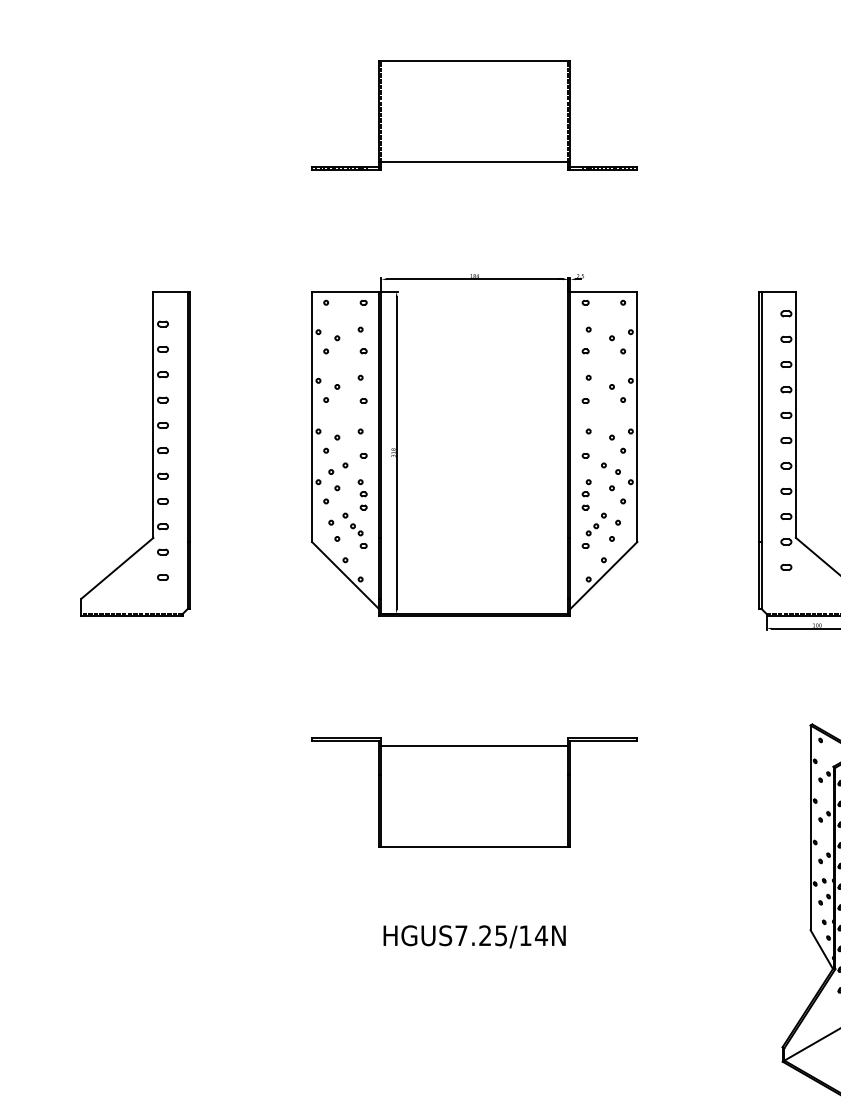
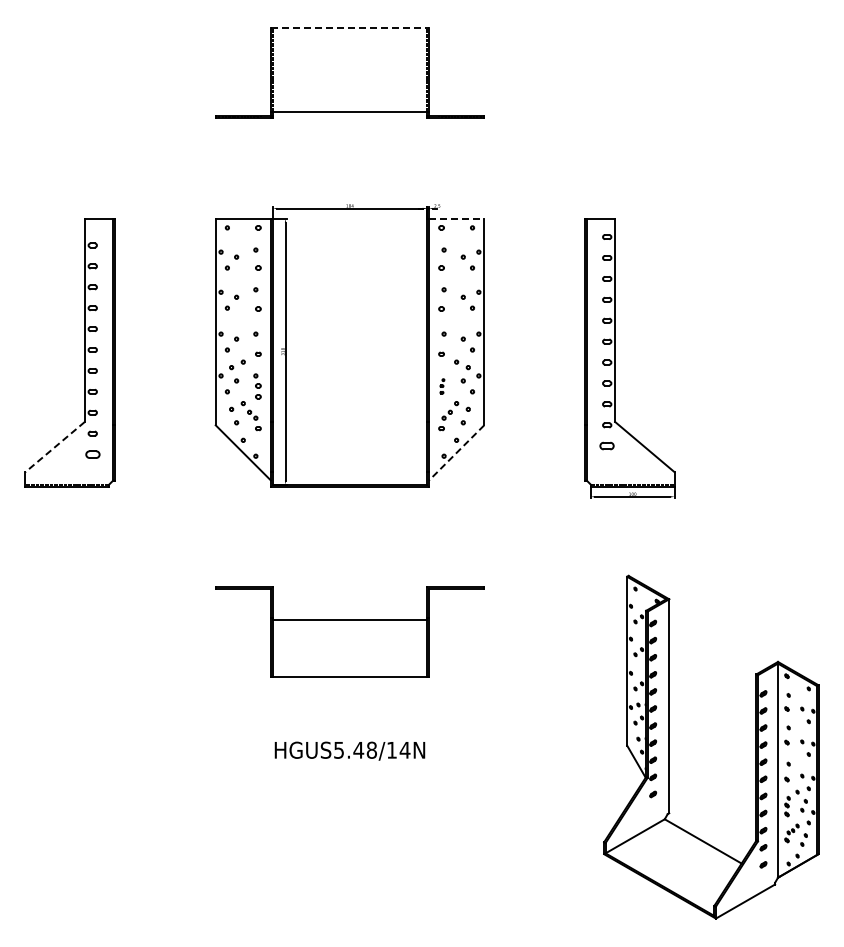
line: (475, 61) -> (350, 28), solid -> dashed
line: (603, 291) -> (456, 218), solid -> dashed
part: (586, 494) -> (442, 386), size x0.6
part: (786, 567) -> (607, 446), size x1.6
line: (117, 568) -> (55, 447), solid -> dashed
line: (603, 576) -> (456, 453), solid -> dashed
part: (162, 577) -> (92, 454), size x1.6
line: (474, 745) -> (349, 620), moved
text: (481, 934) -> (355, 749), HGUS7.25/14N -> HGUS5.48/14N

